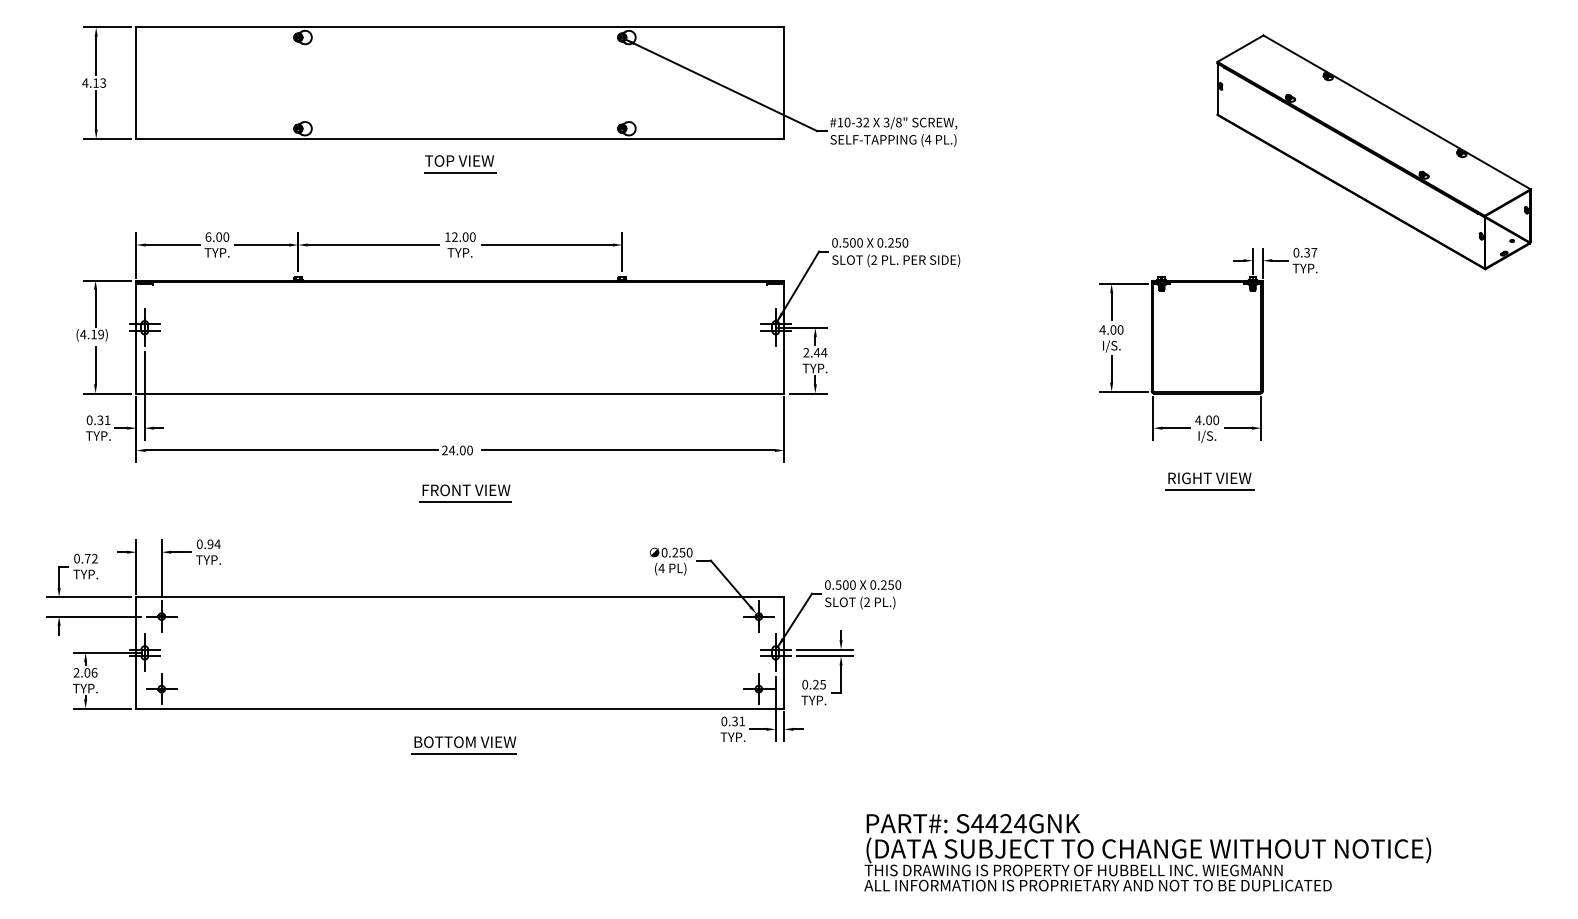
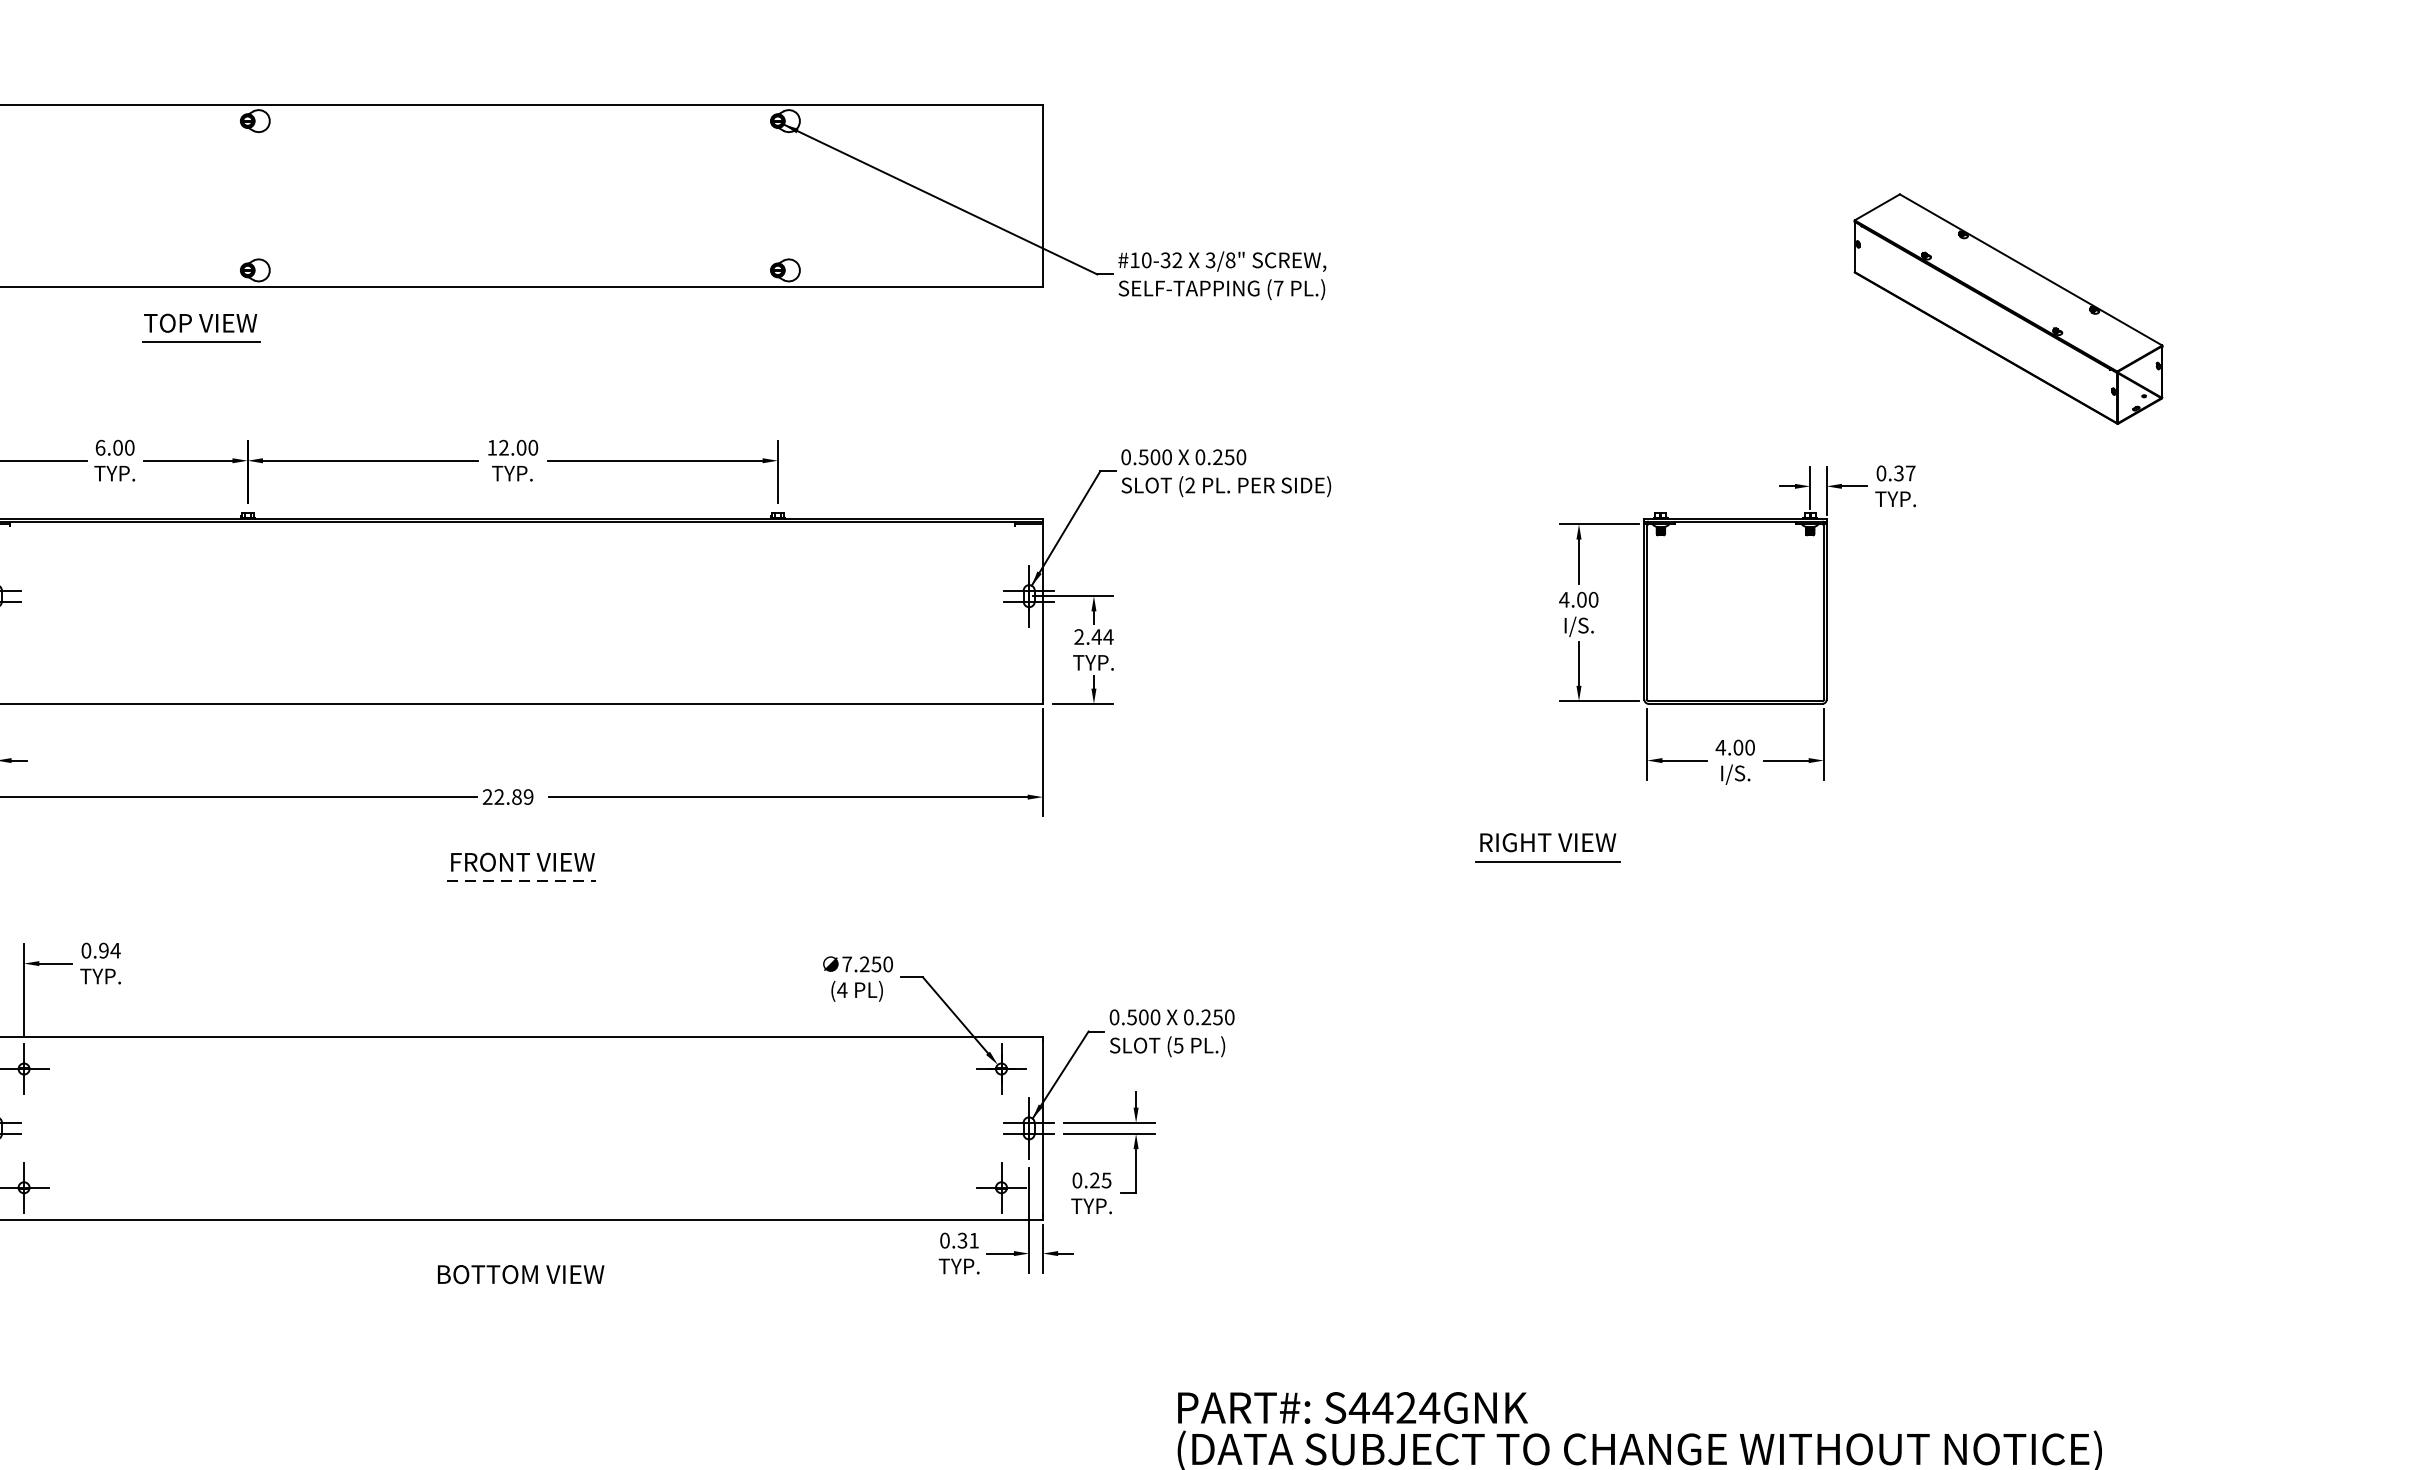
text: (928, 139) -> (1279, 288), (4 -> (7
part: (1373, 152) -> (2007, 309), size x0.6
part: (460, 164) -> (202, 328), moved
text: (460, 450) -> (513, 797), 24.00 -> 22.89
part: (1209, 481) -> (1547, 847), moved
line: (465, 501) -> (521, 880), solid -> dashed
text: (664, 552) -> (847, 964), 0.250 -> 7.250
text: (866, 602) -> (1177, 1045), (2 -> (5
line: (463, 753) -> (518, 1293), removed

